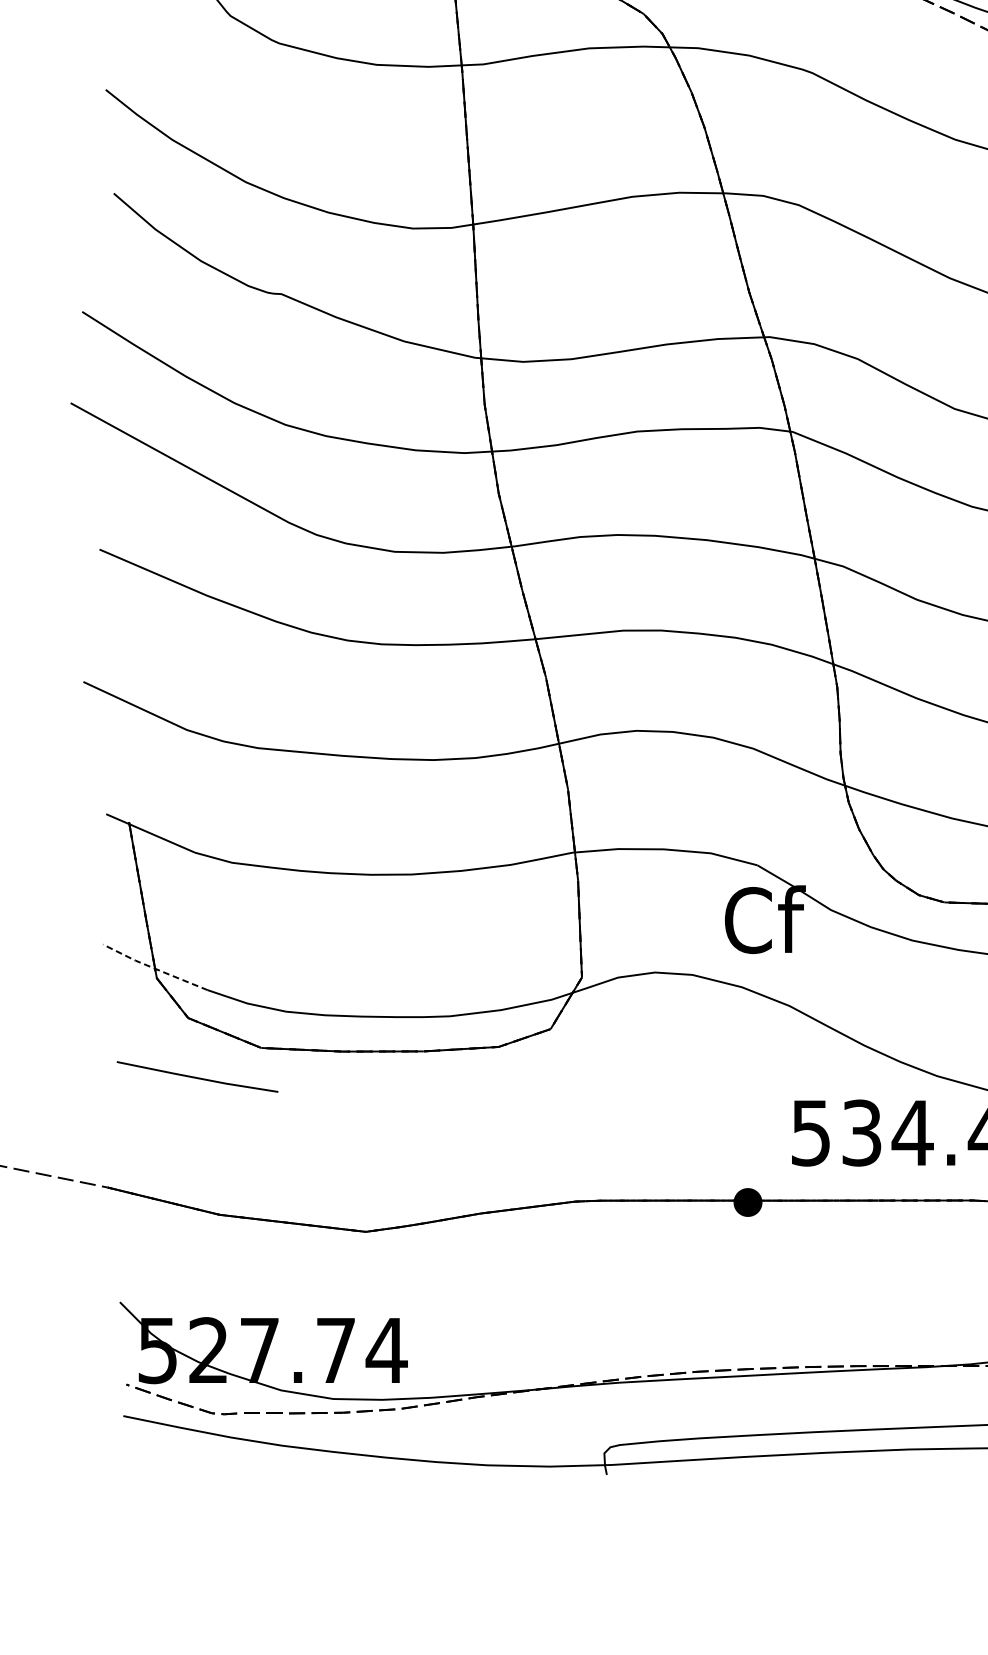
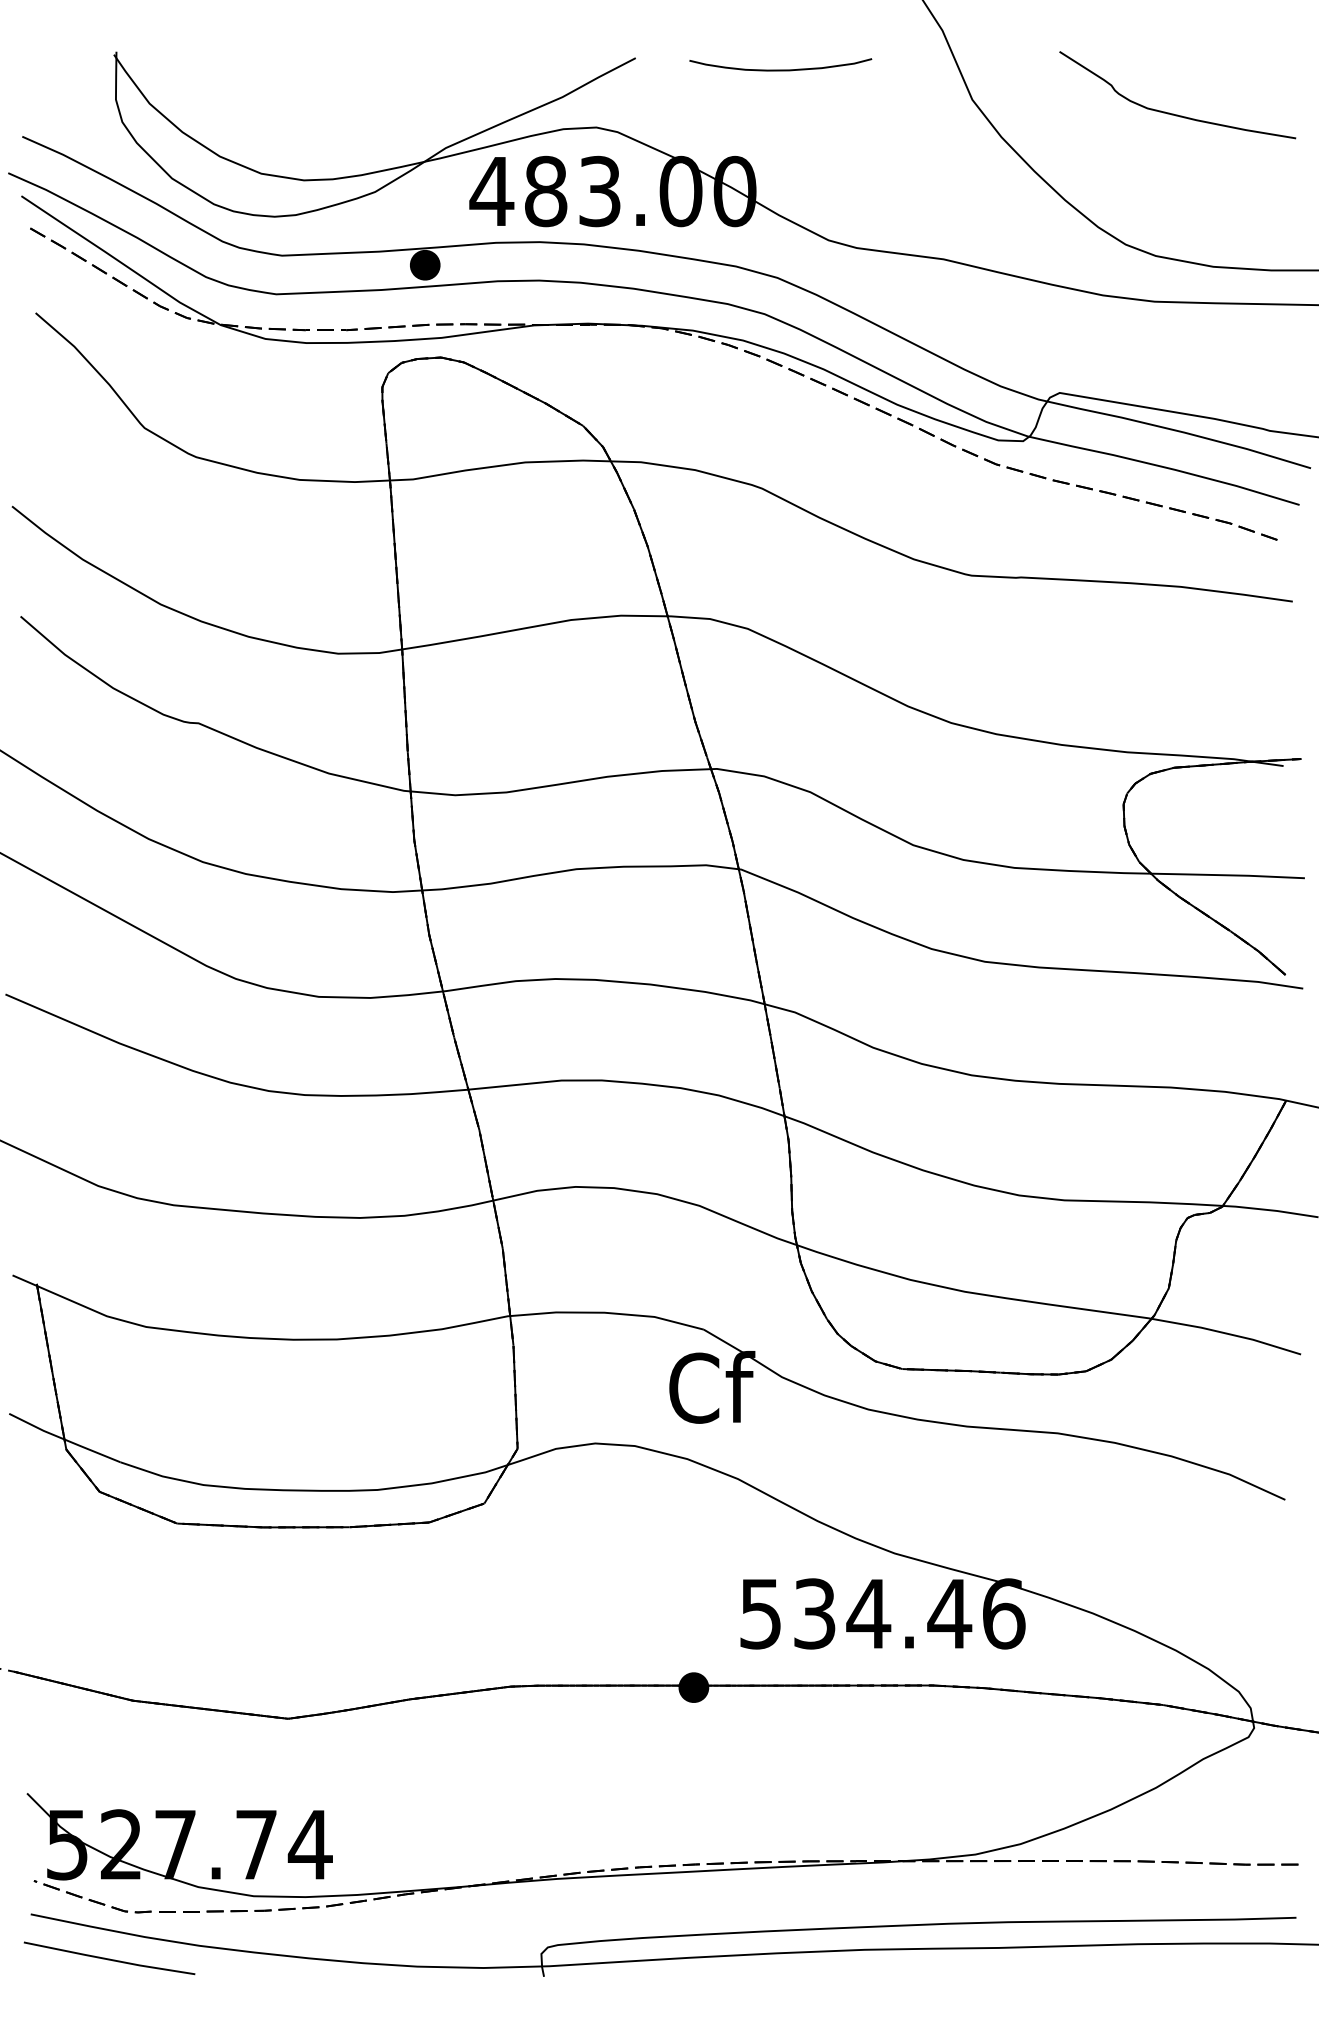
line: (154, 968) -> (63, 1439), dashed -> solid
line: (197, 1077) -> (109, 1958), moved

